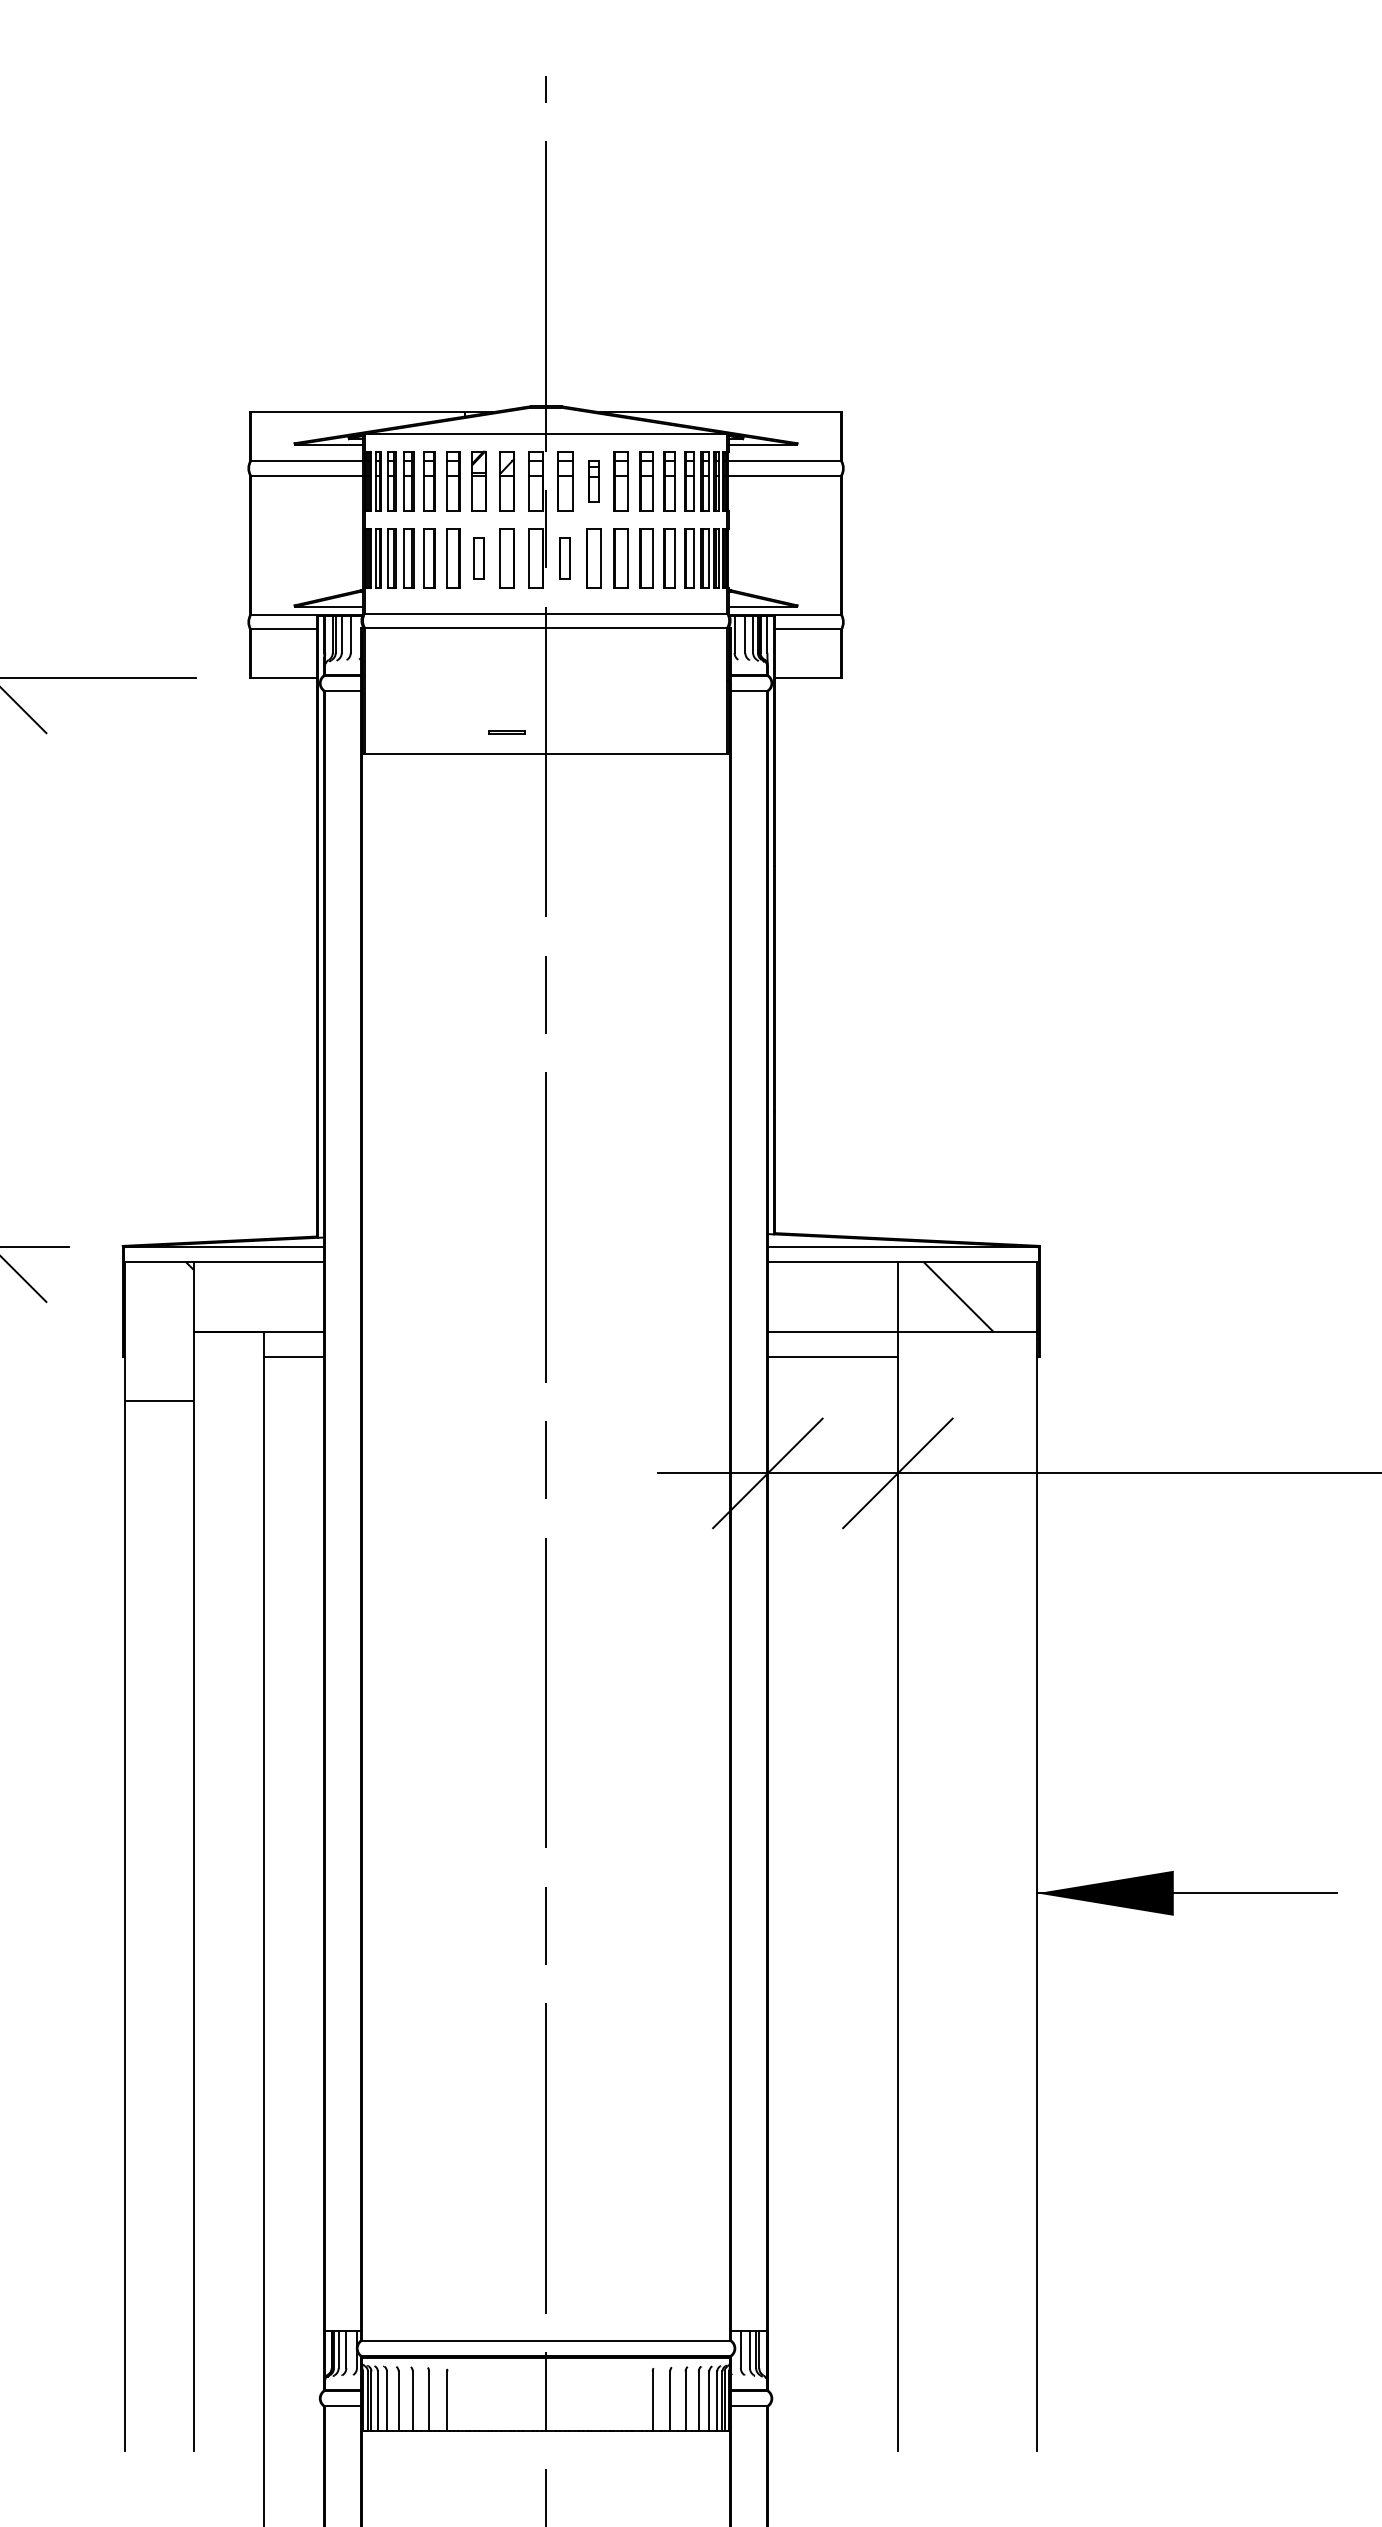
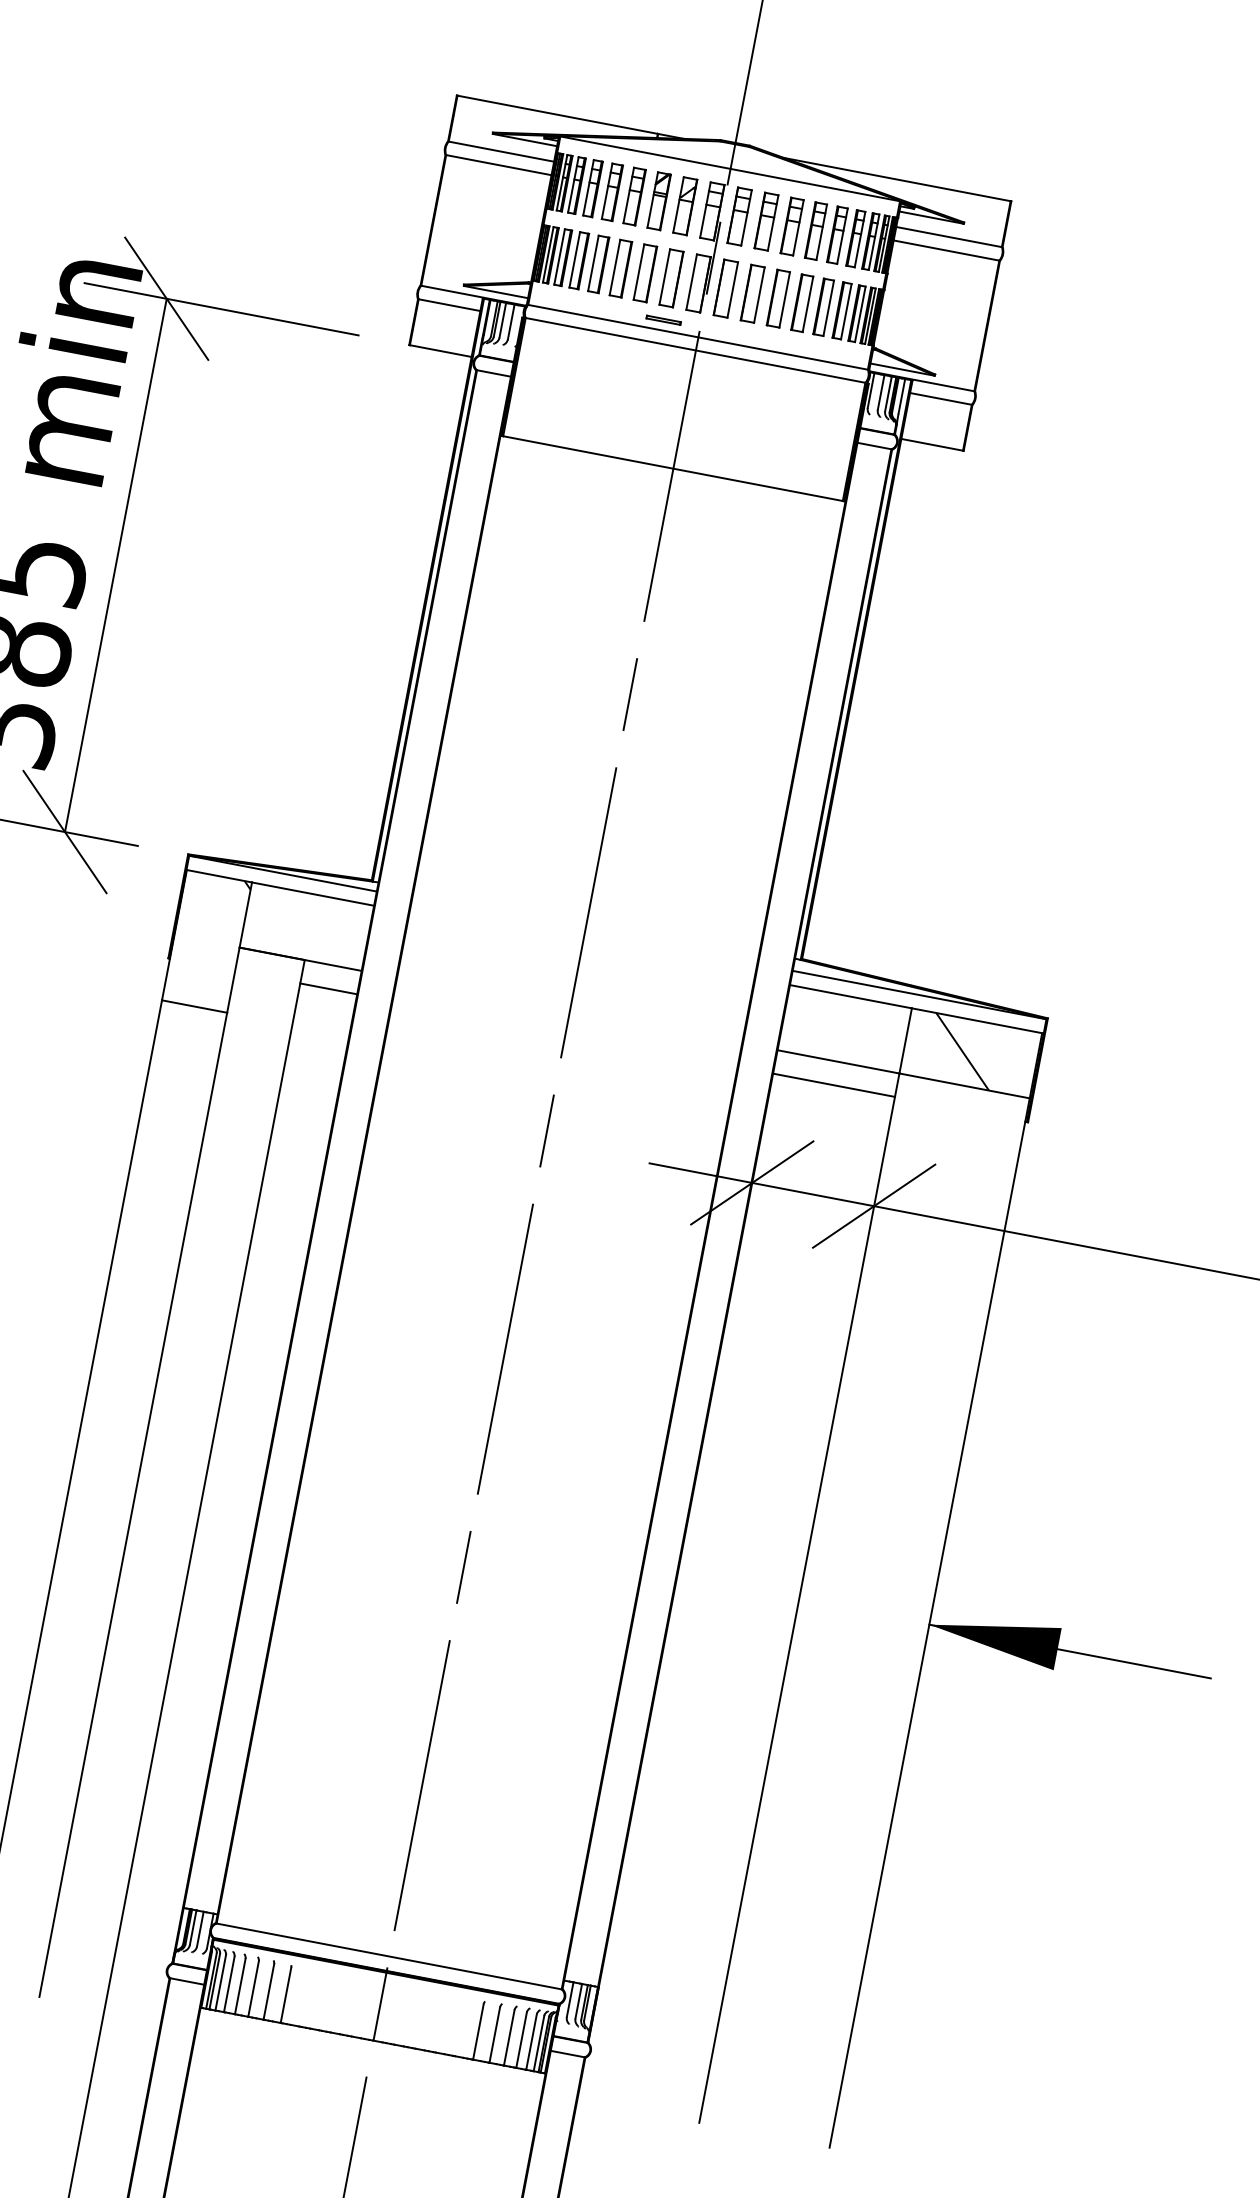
part: (593, 481) -> (766, 221), size x1.43
part: (478, 558) -> (644, 273), size x1.43
part: (565, 558) -> (726, 289), size x1.43
line: (506, 731) -> (663, 318), moved

